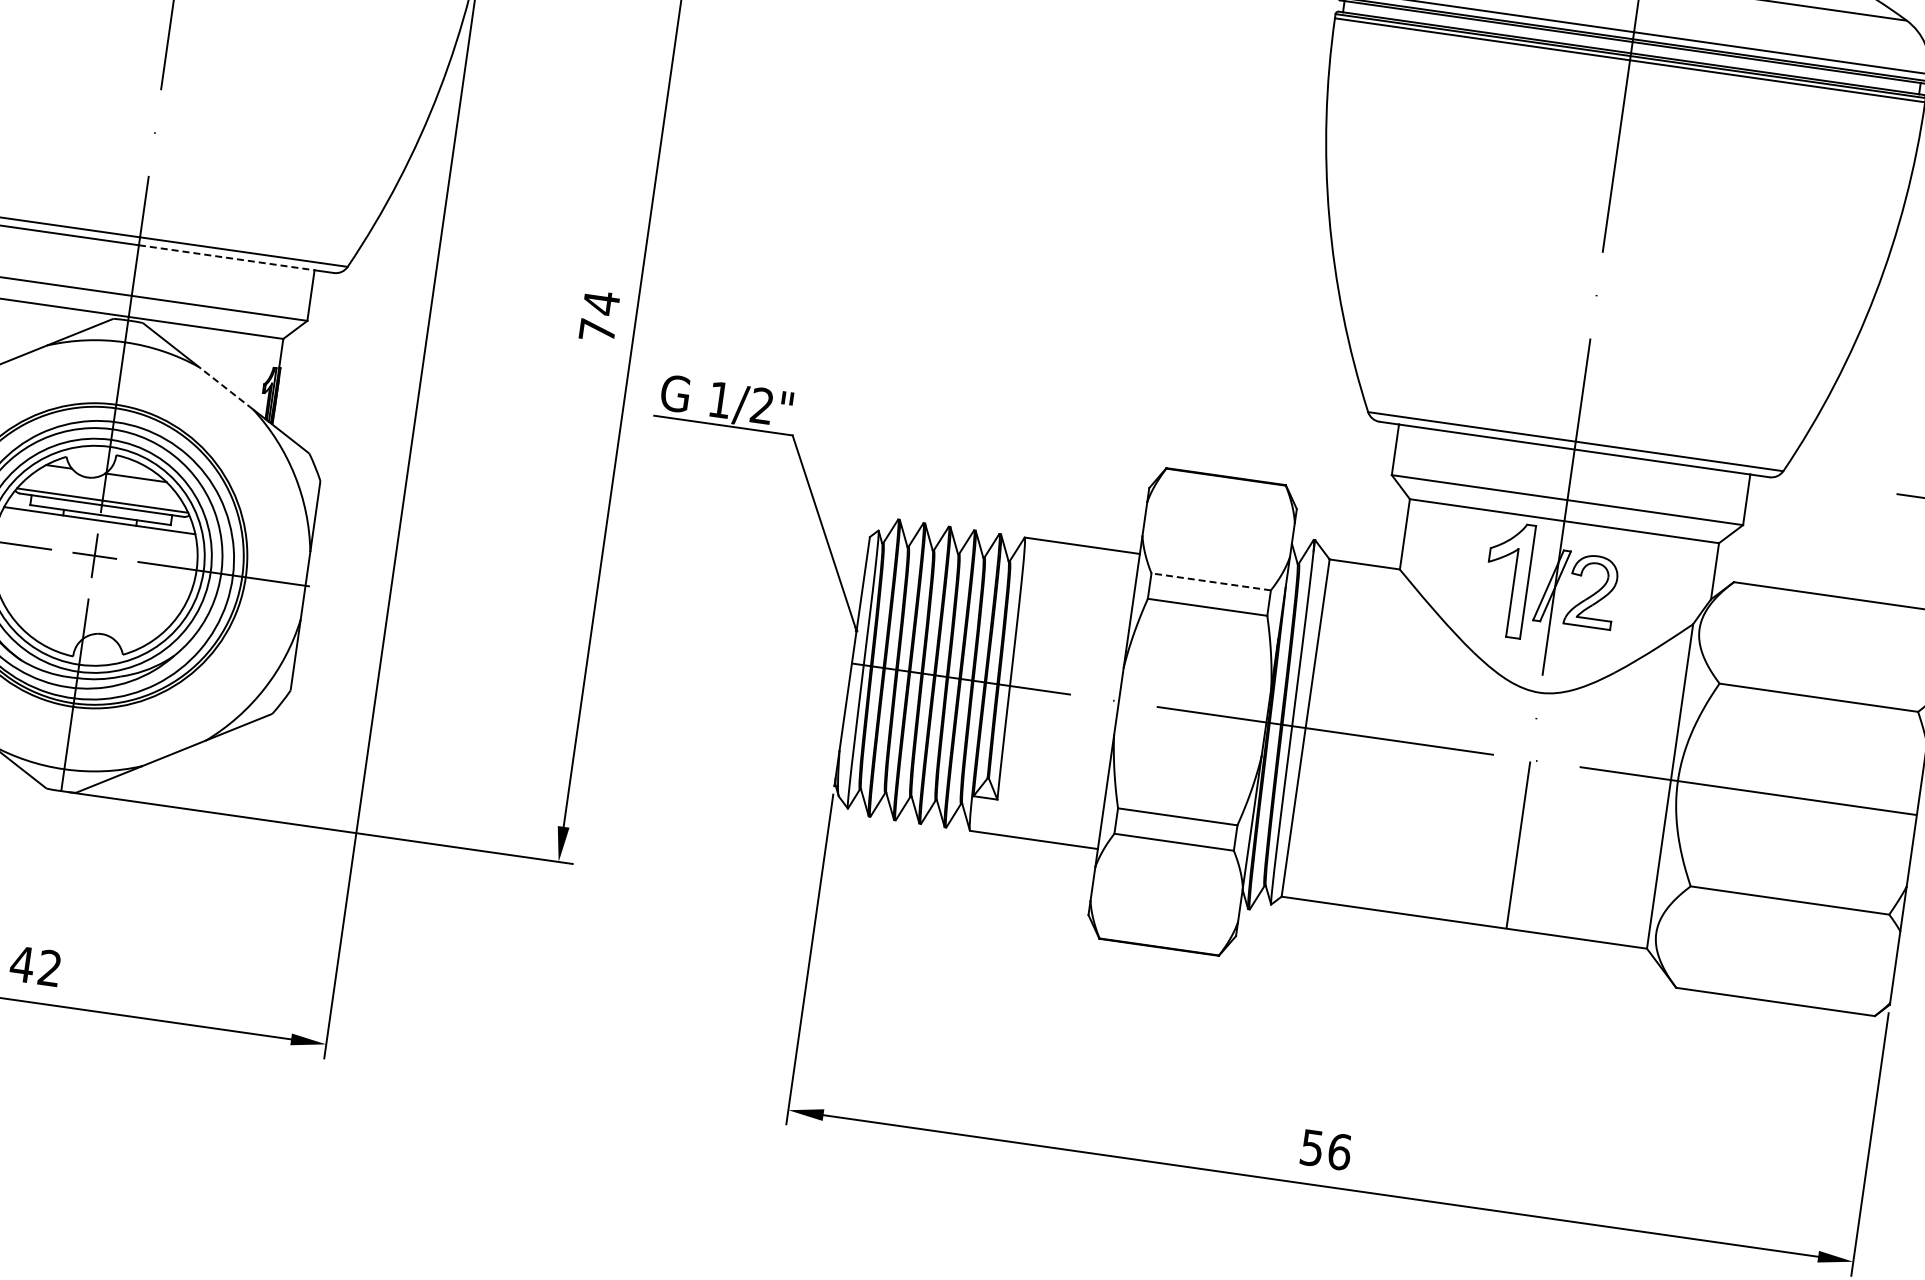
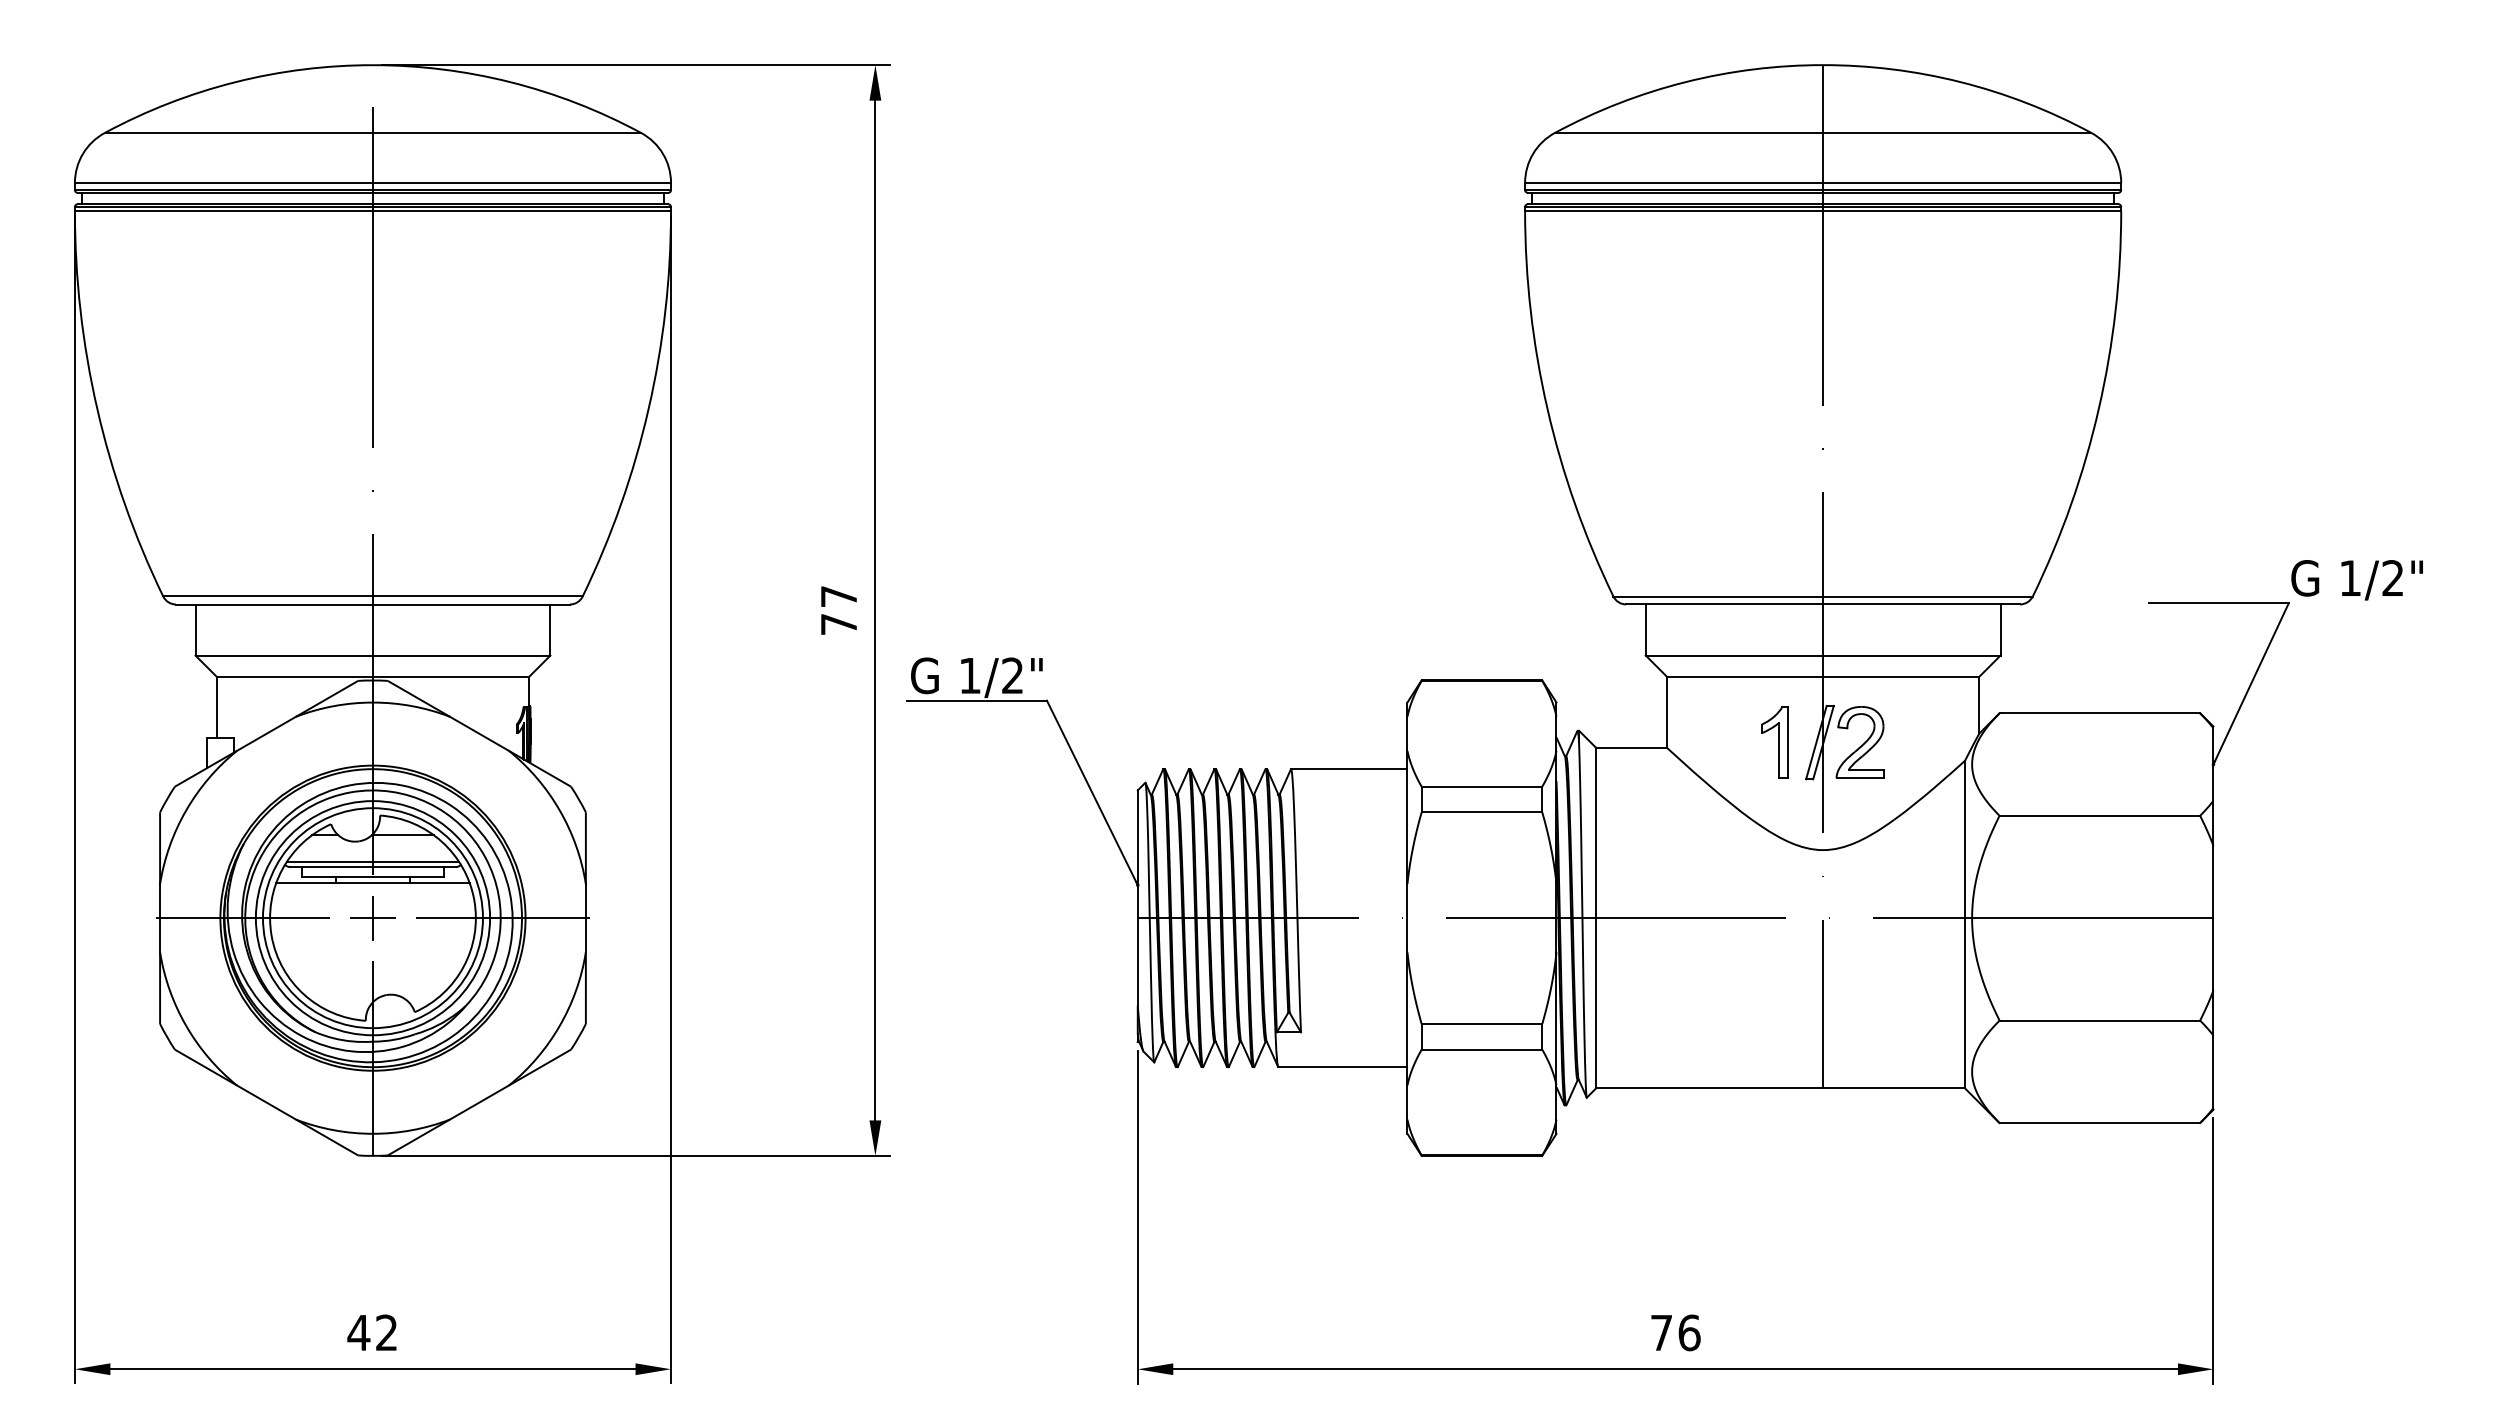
line: (226, 257) -> (461, 604), dashed -> solid
text: (600, 302) -> (838, 596), 74 -> 77
line: (226, 387) -> (479, 733), dashed -> solid
part: (1507, 579) -> (1774, 742), size x0.62
line: (1210, 581) -> (1481, 786), dashed -> solid
text: (1311, 1148) -> (1661, 1333), 56 -> 76

